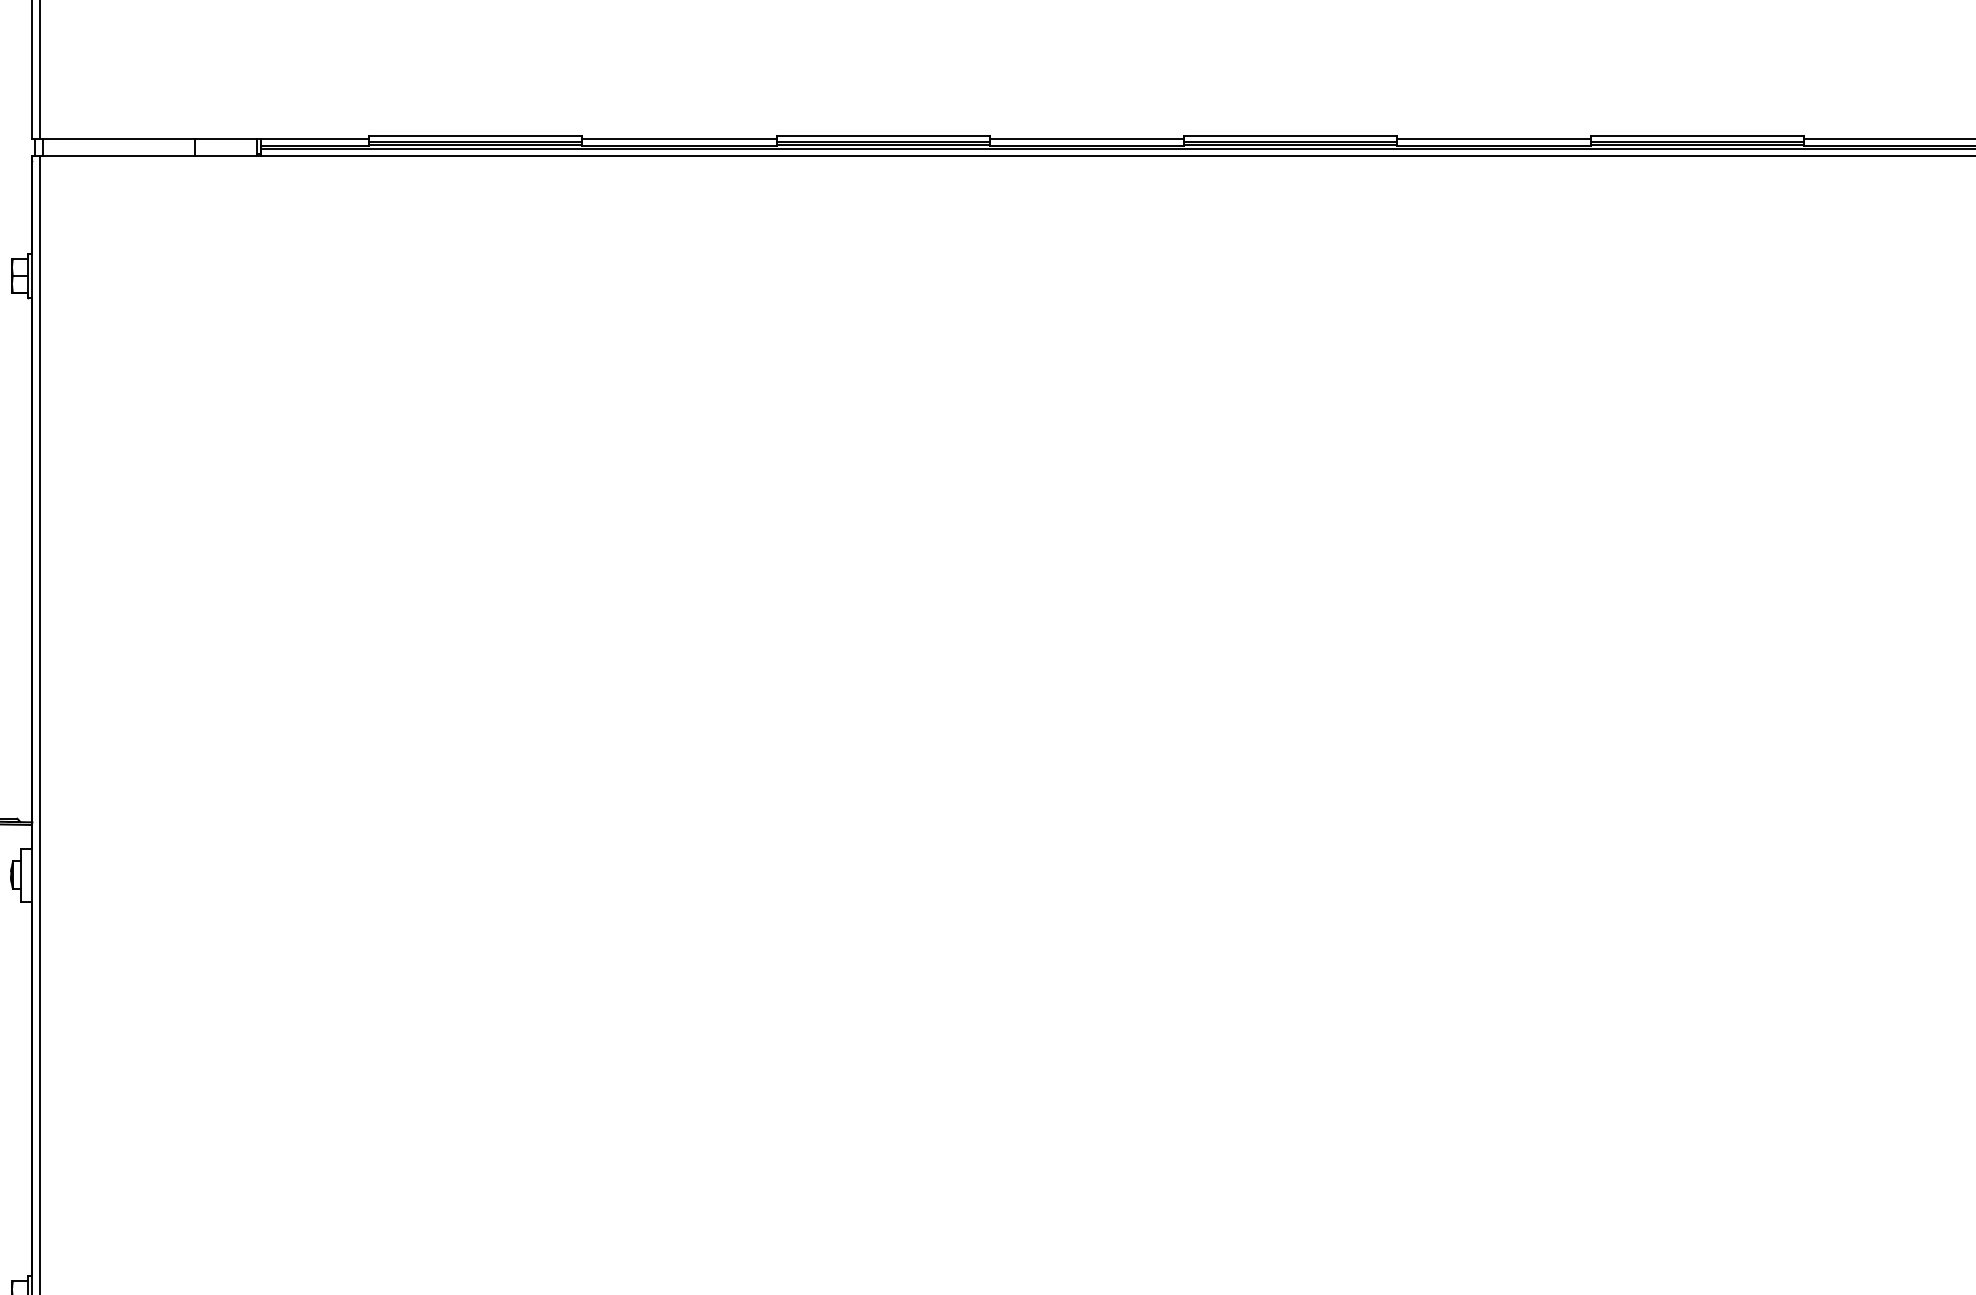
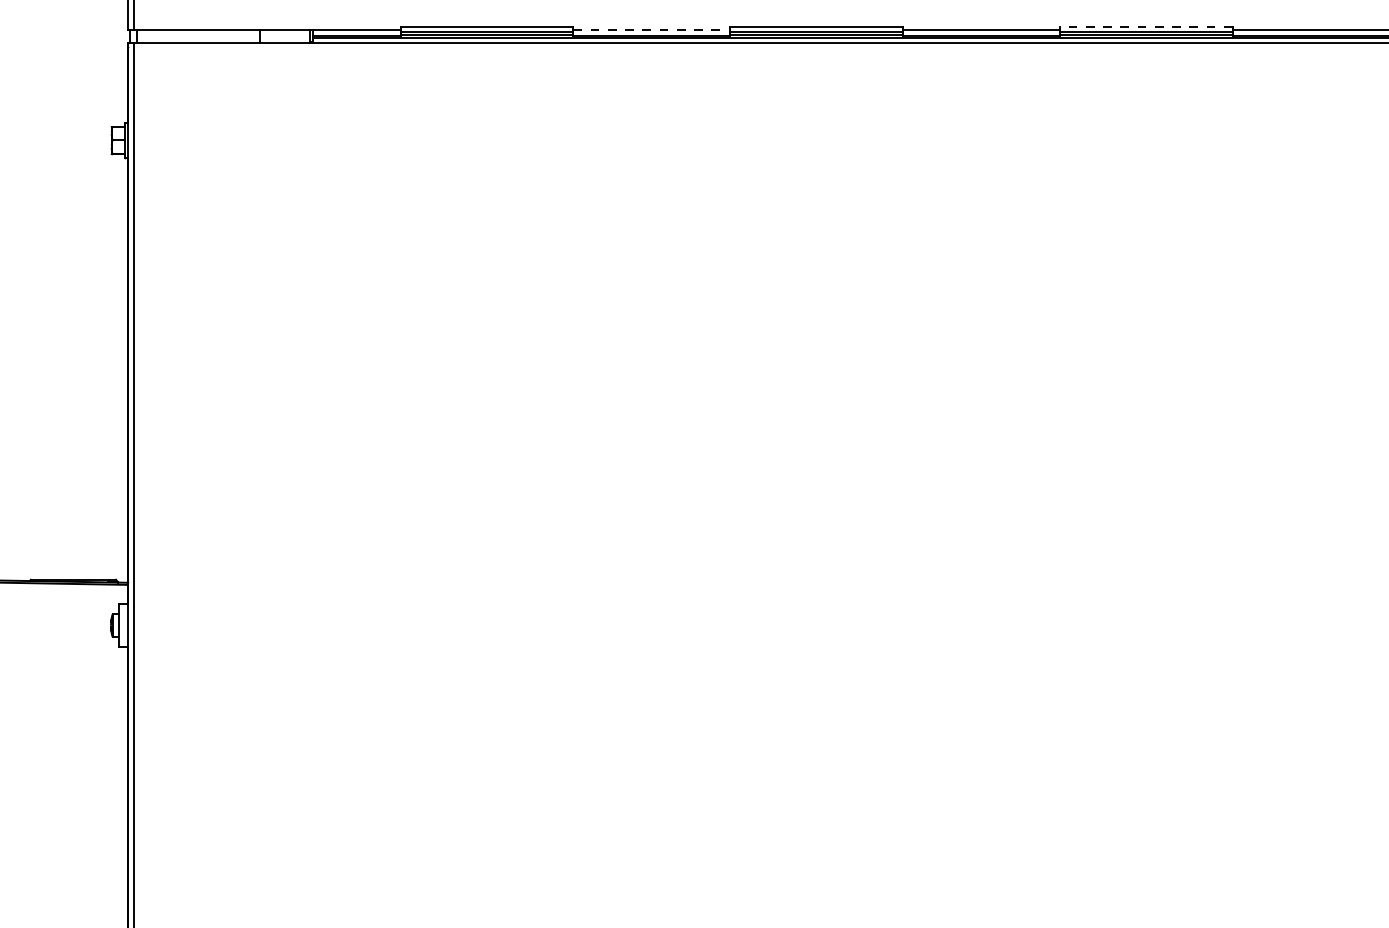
line: (1290, 135) -> (1146, 26), solid -> dashed
line: (680, 138) -> (652, 29), solid -> dashed

